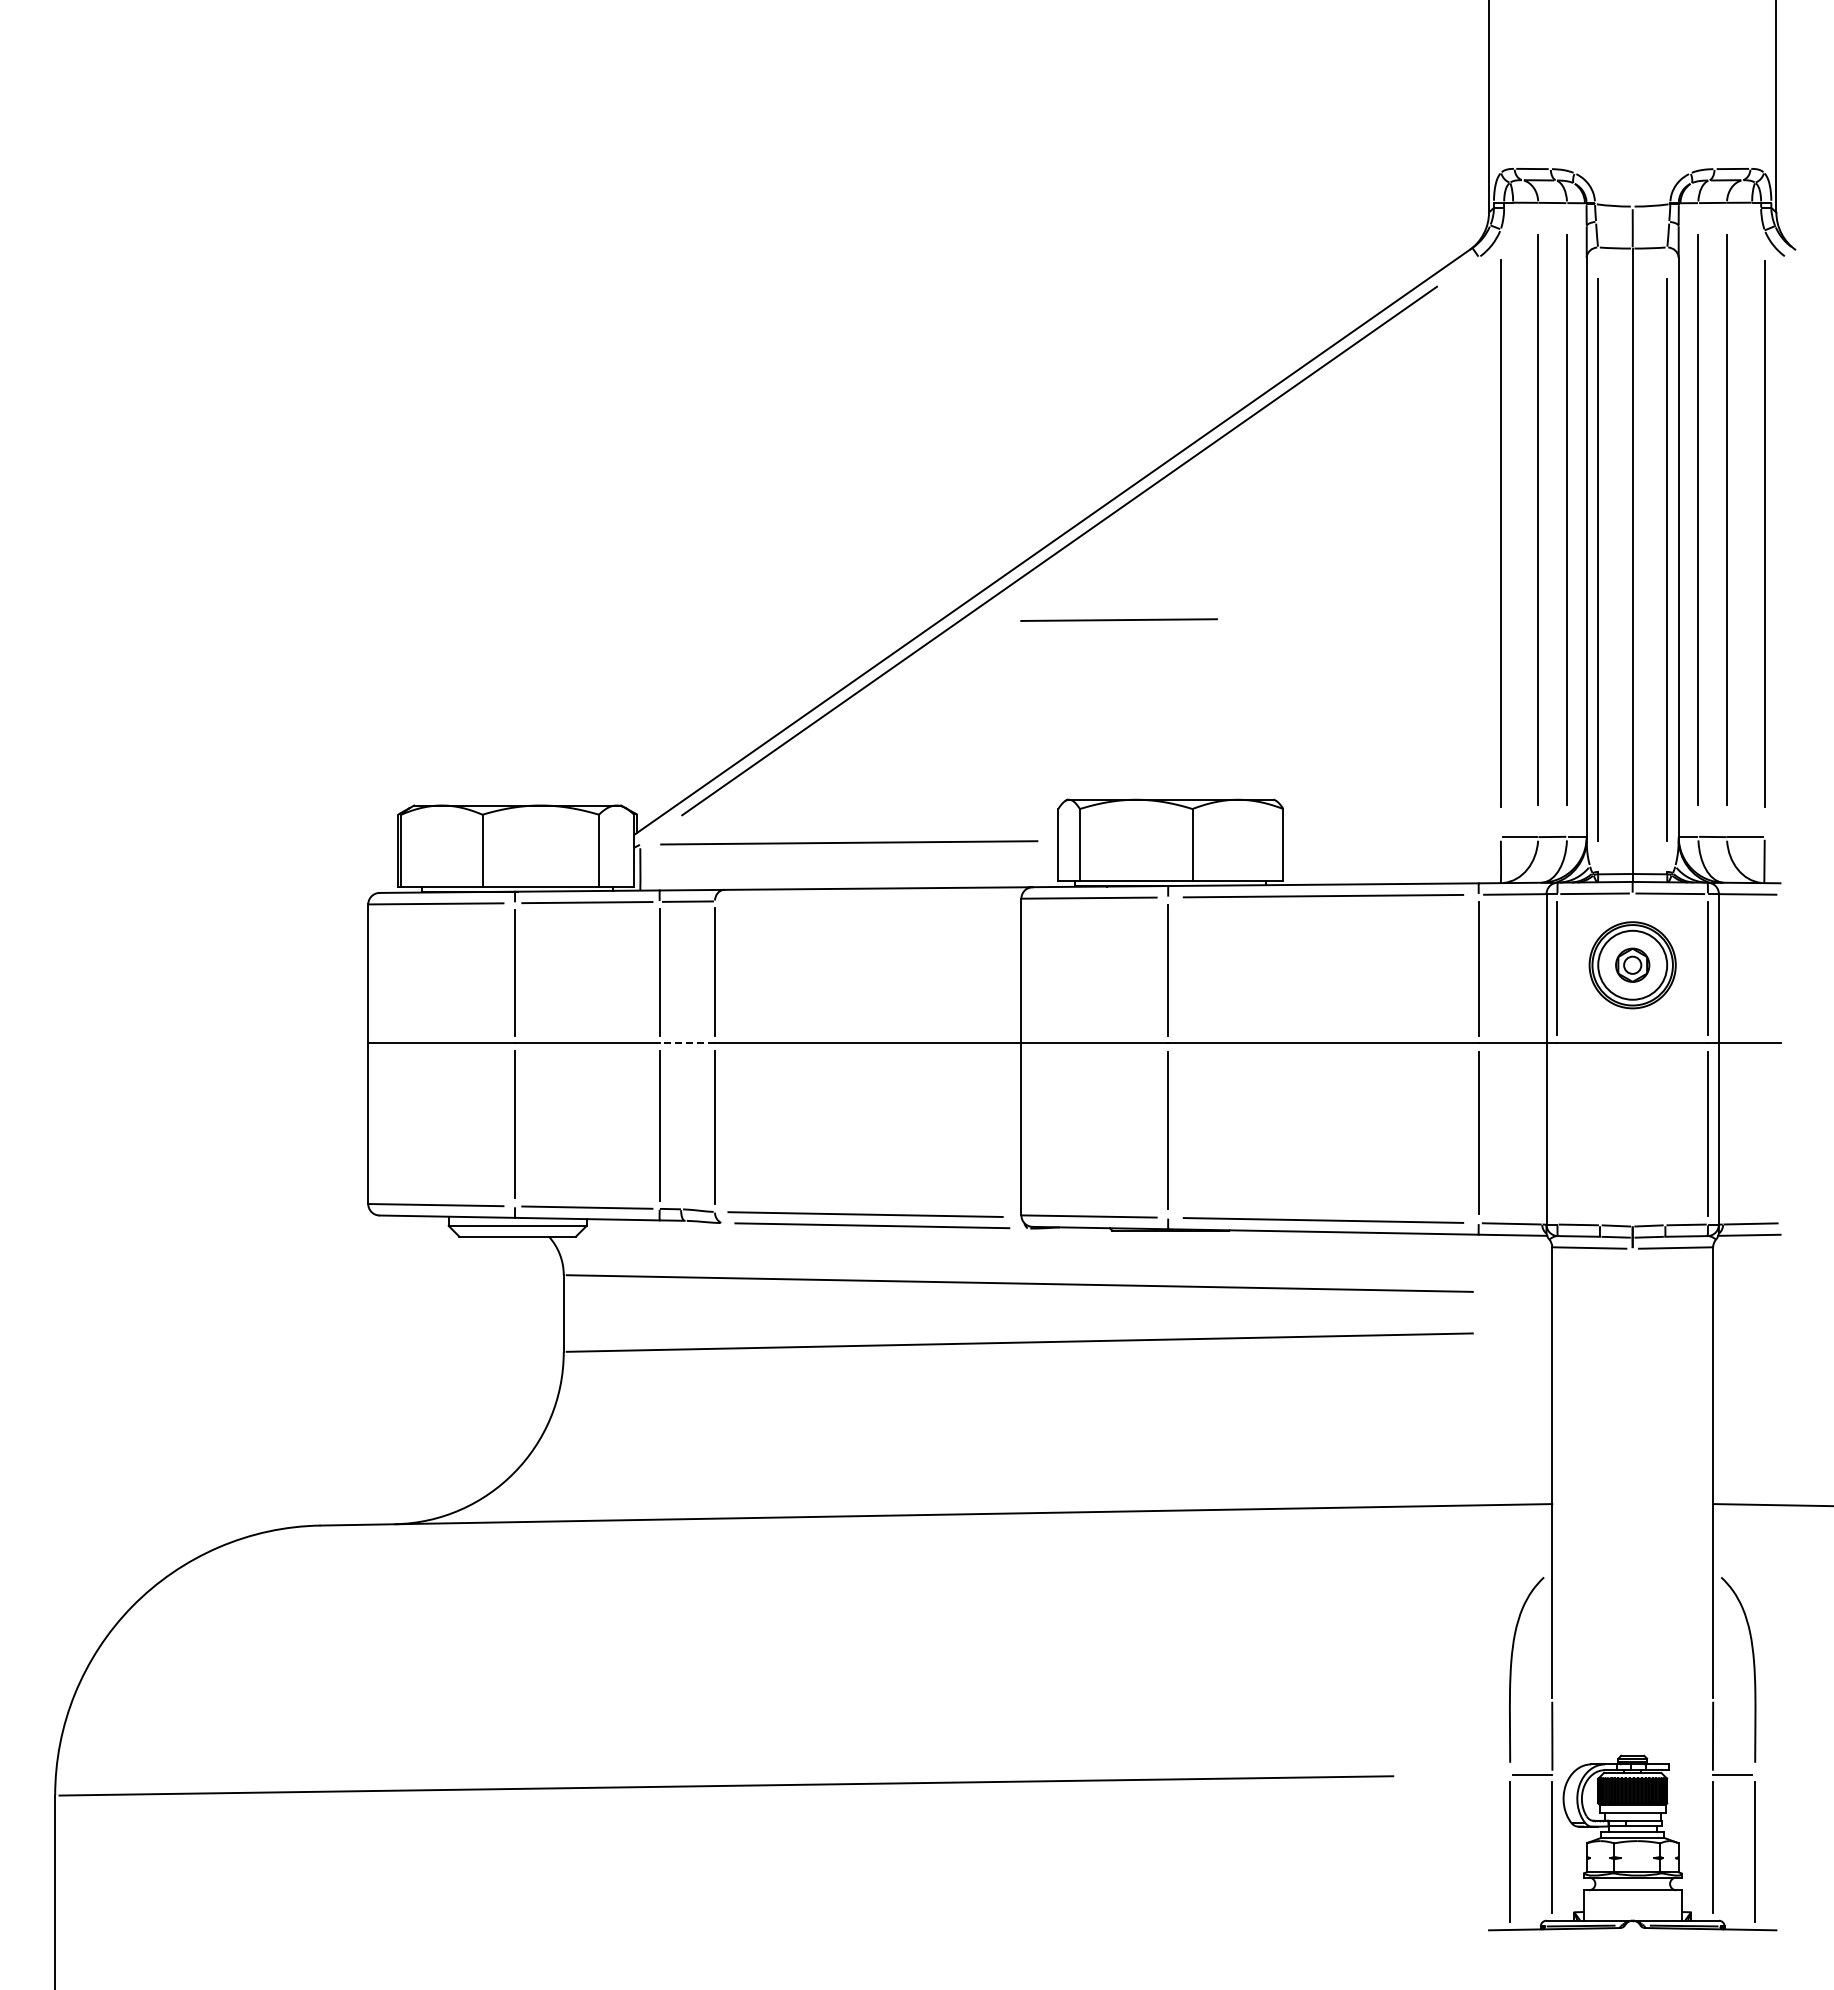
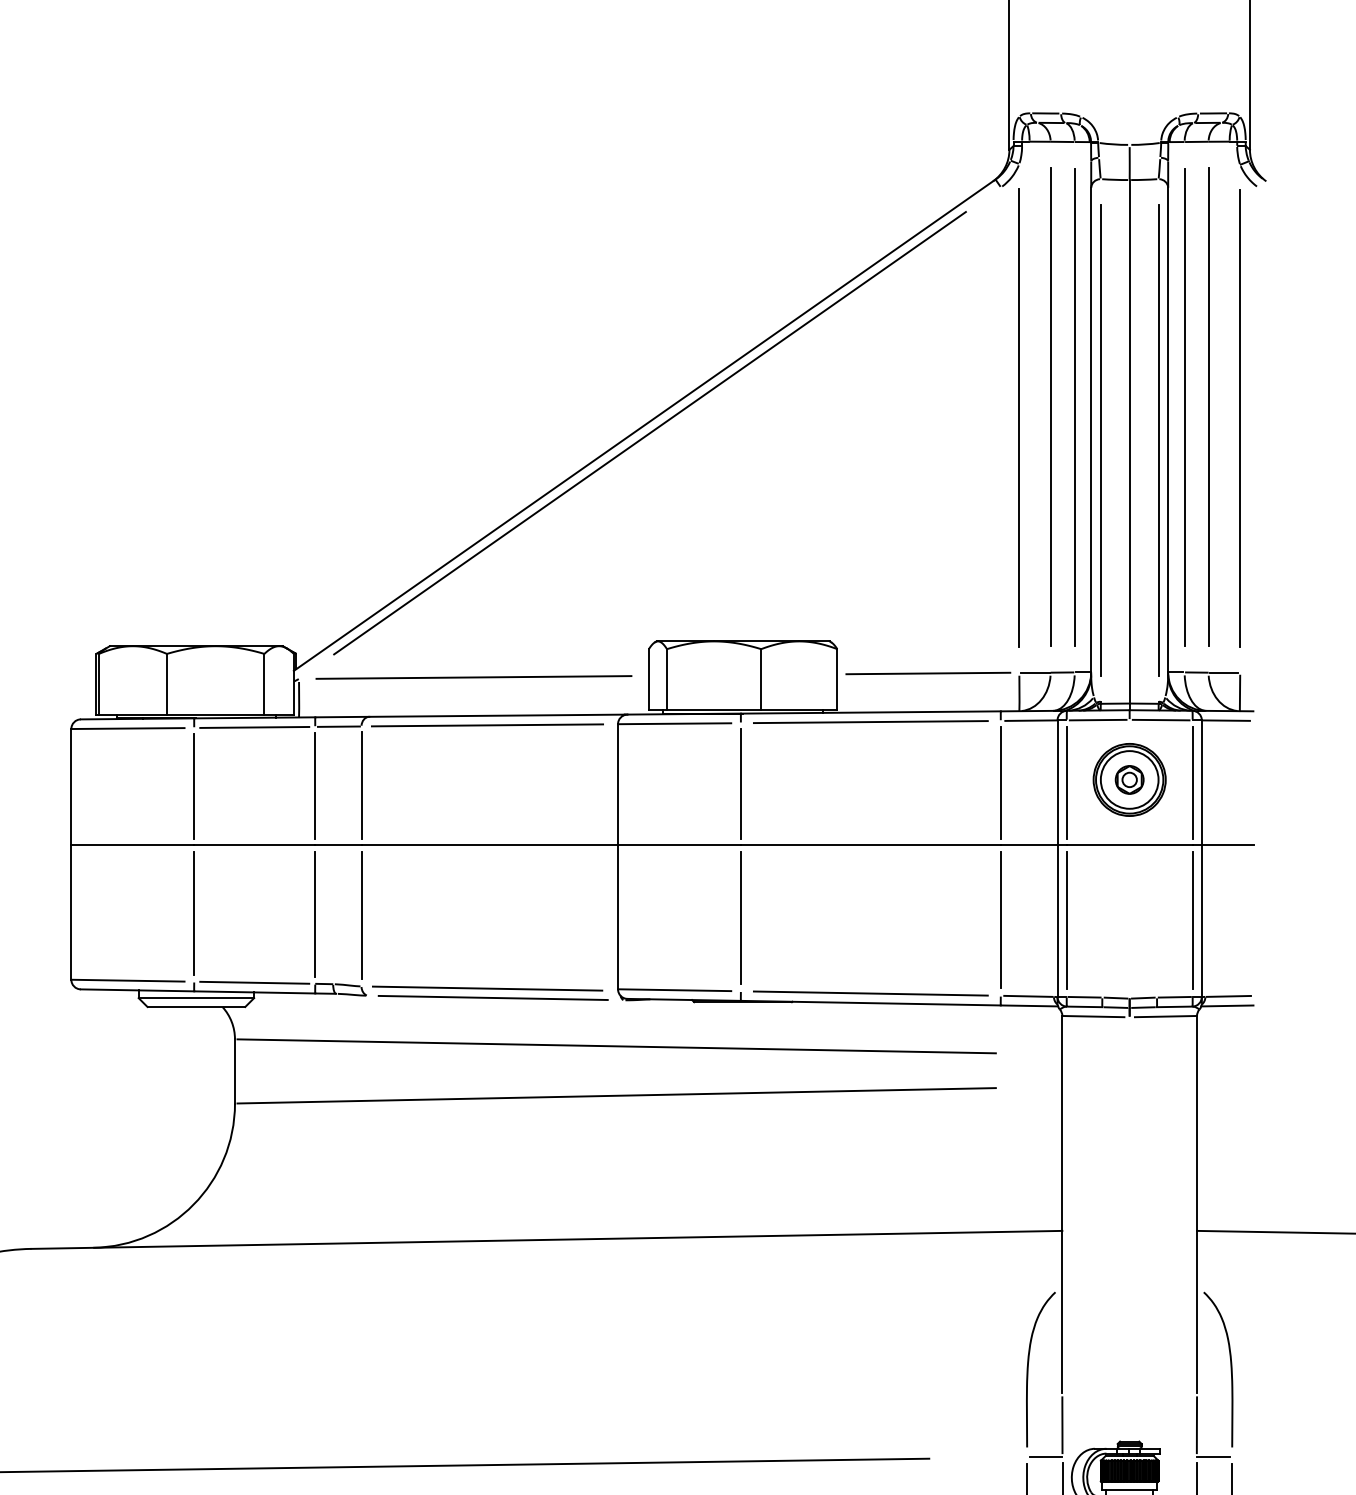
line: (1118, 619) -> (927, 672), moved
line: (865, 899) -> (487, 724), added
line: (687, 1042) -> (338, 844), dashed -> solid
line: (1557, 1133) -> (1066, 920), added

